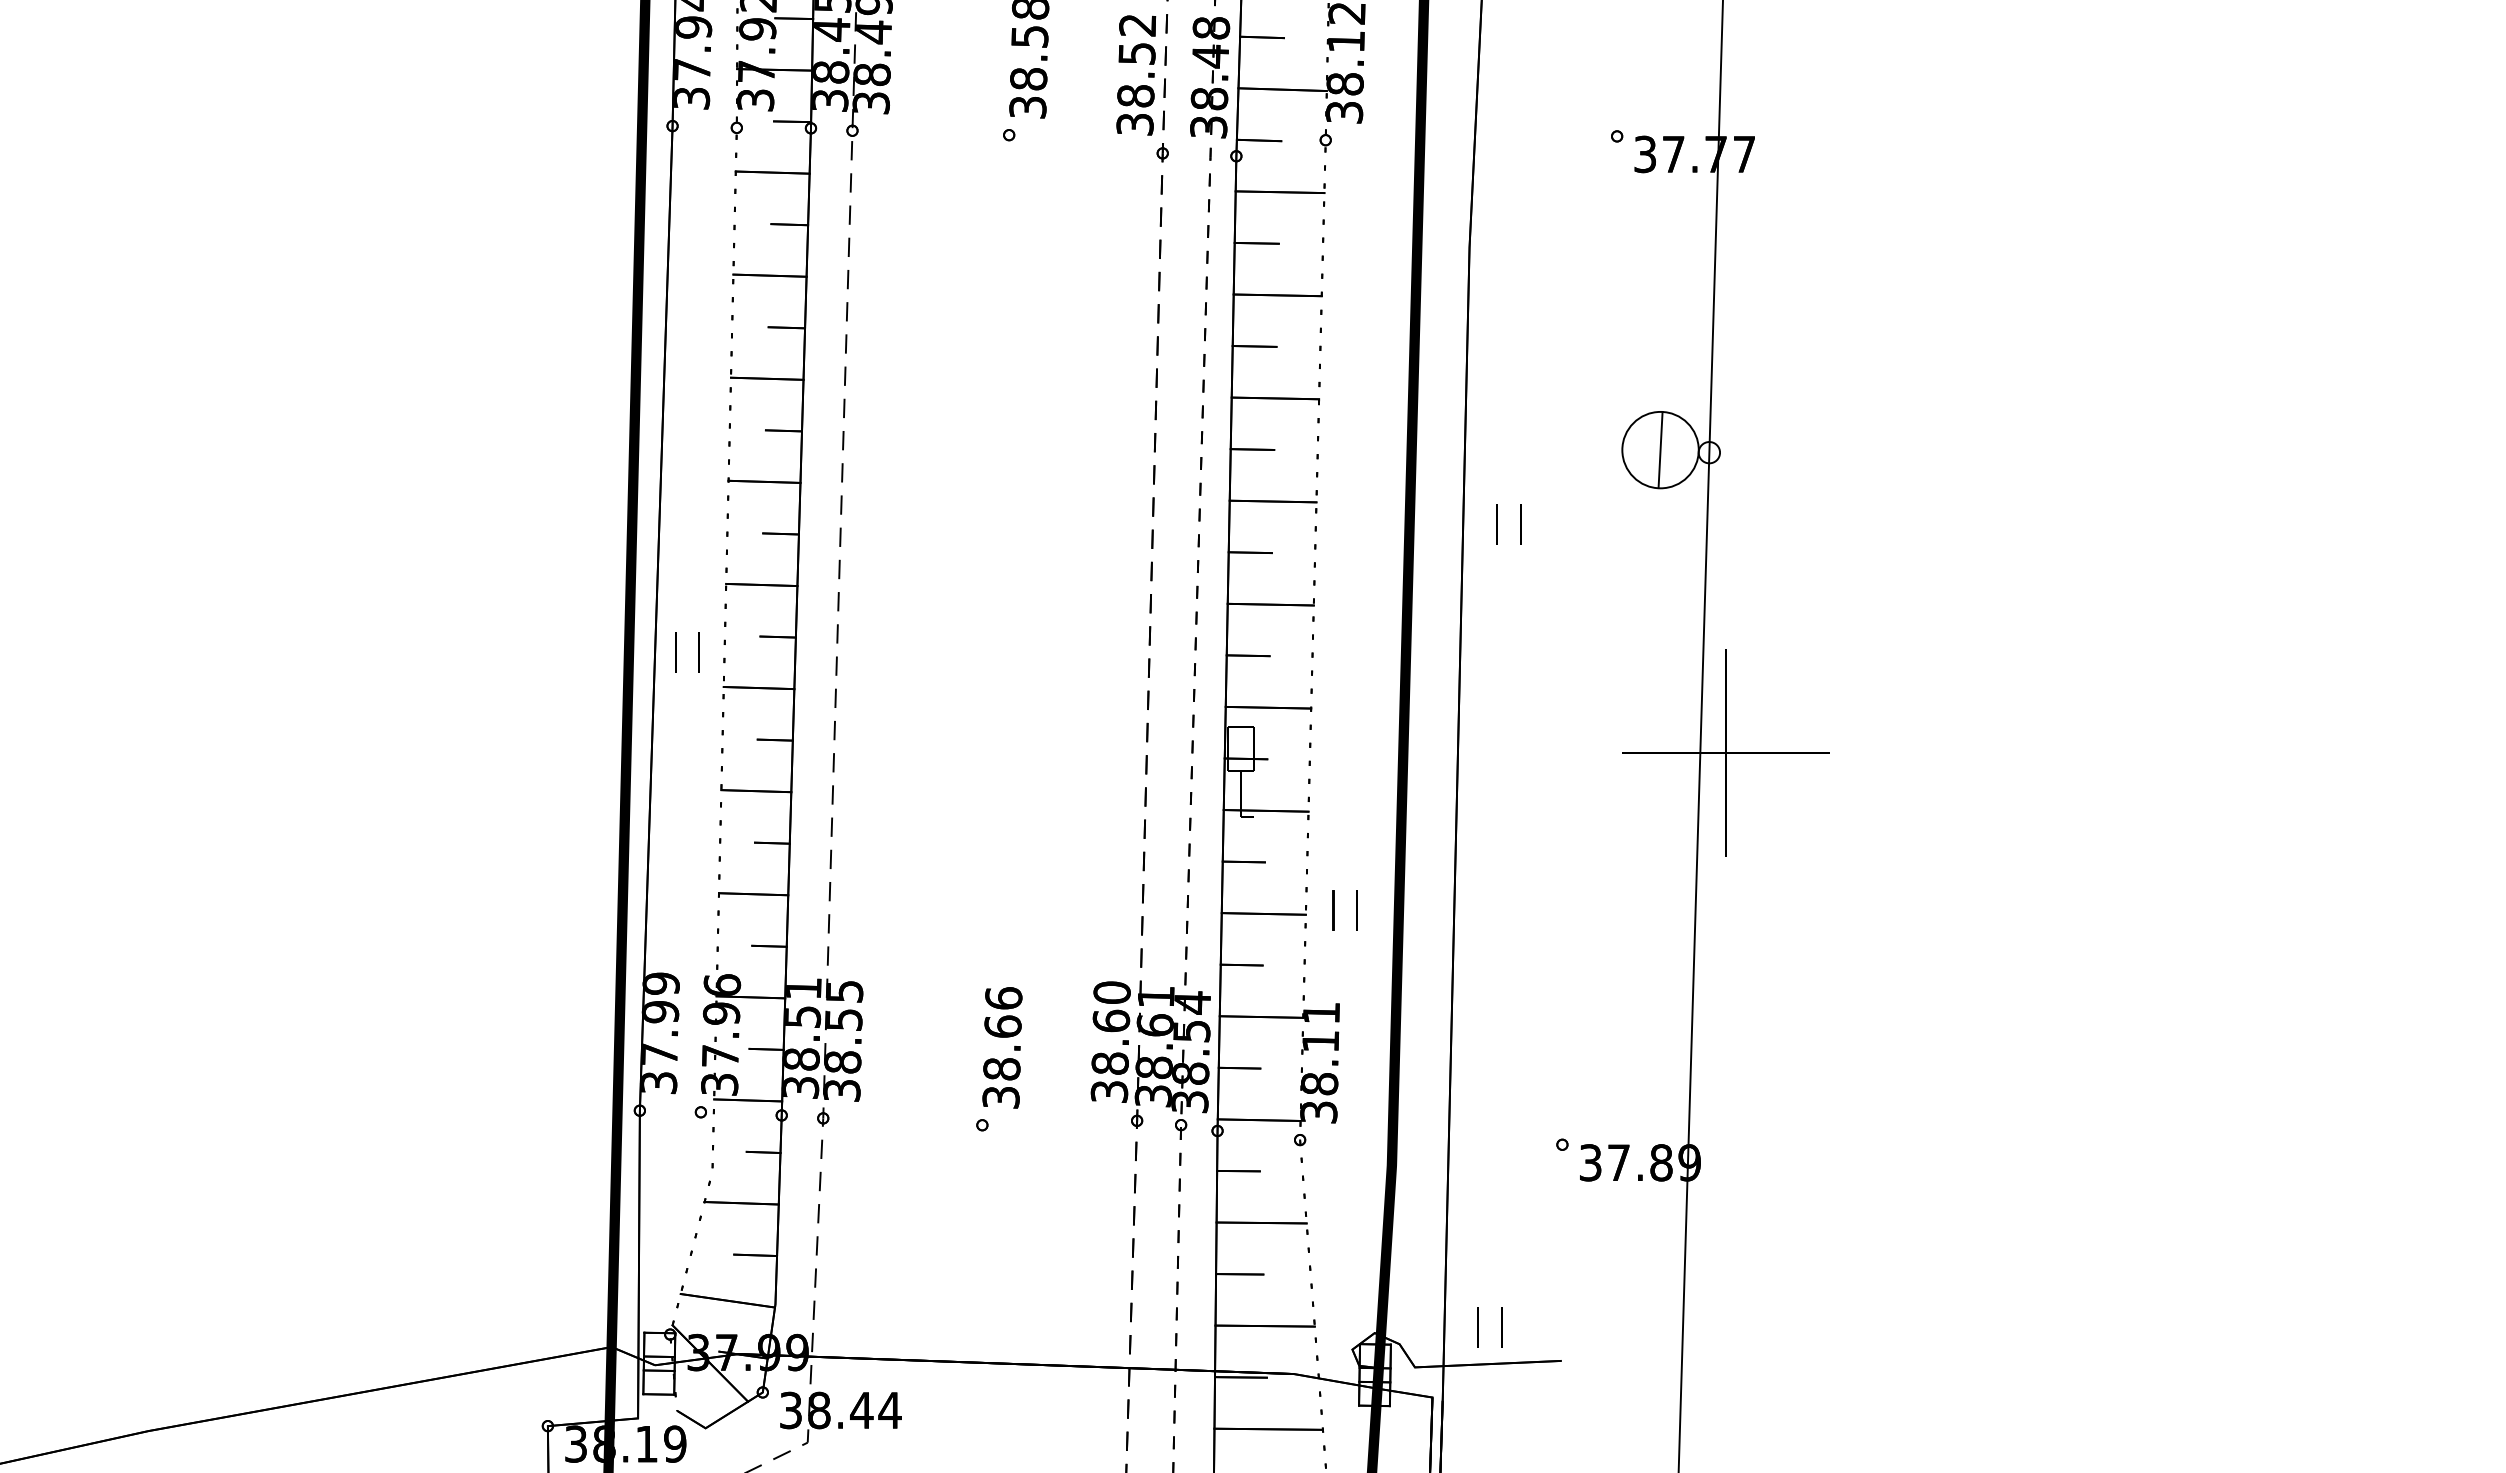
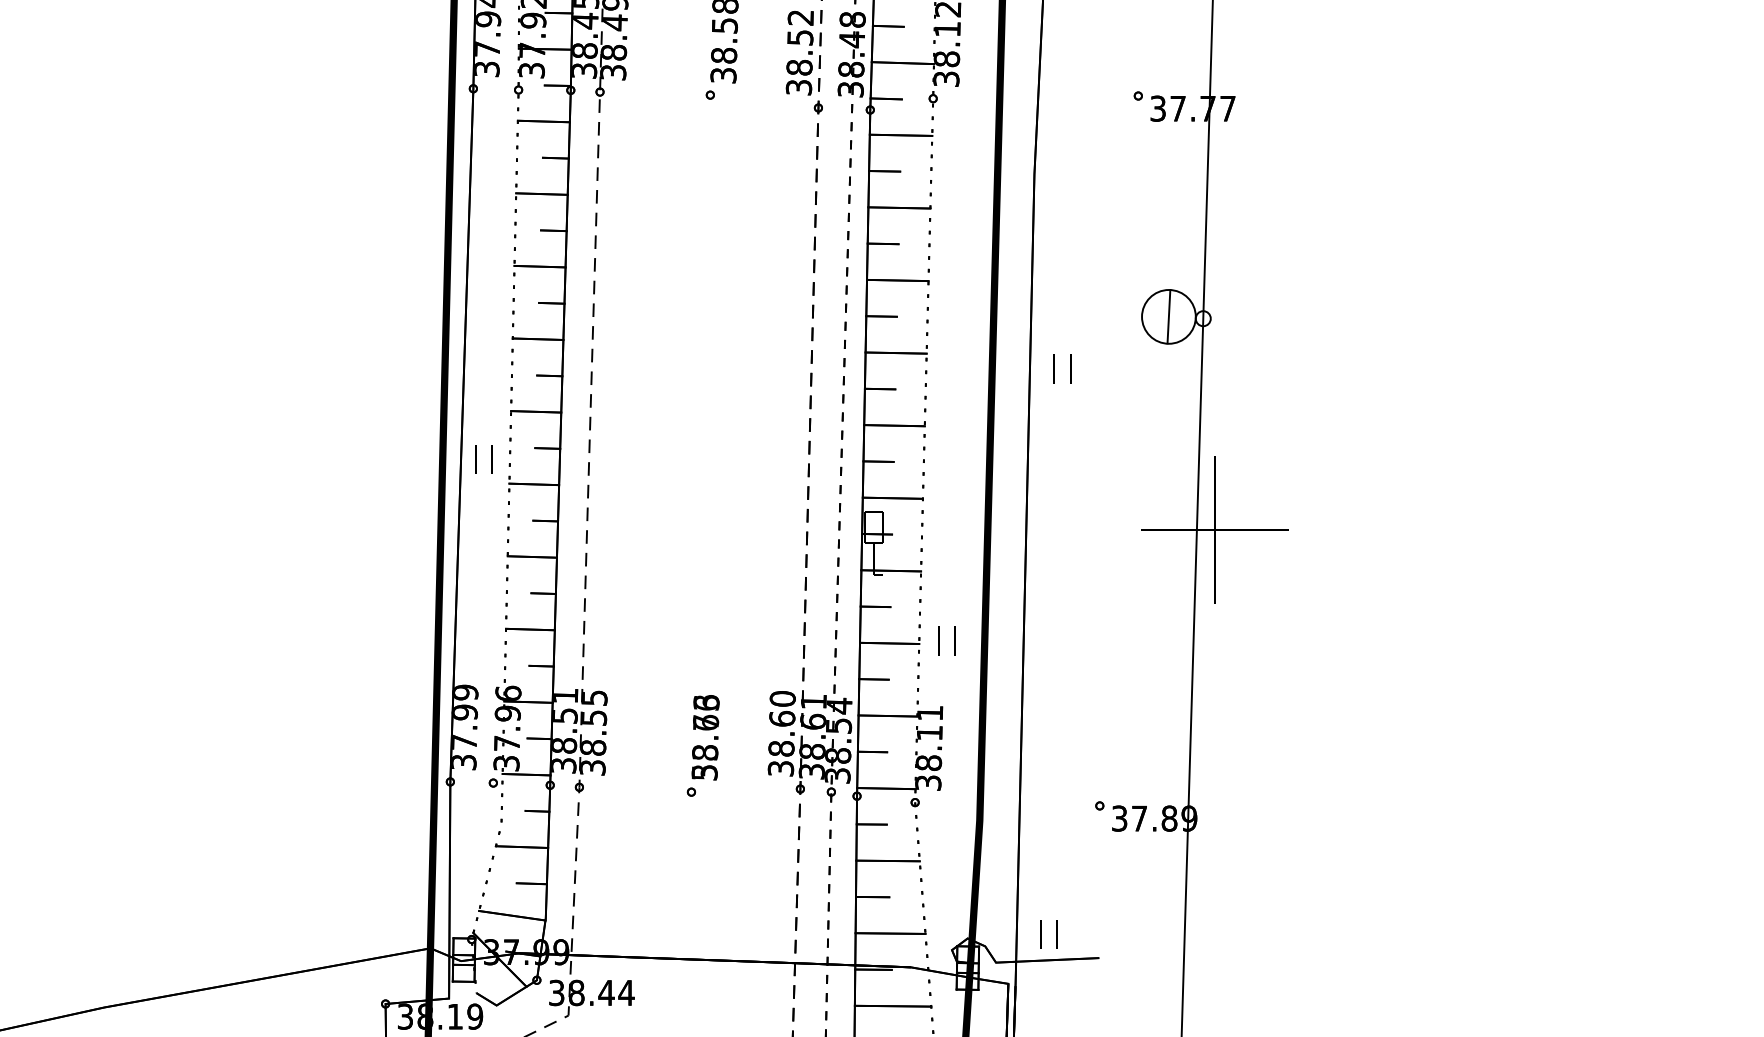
text: (1002, 1047) -> (705, 737), 38.66 -> 53.73

